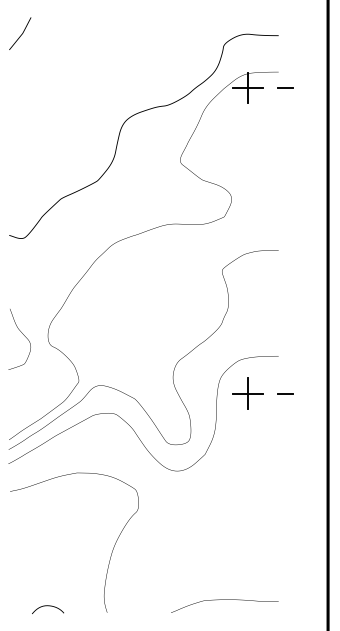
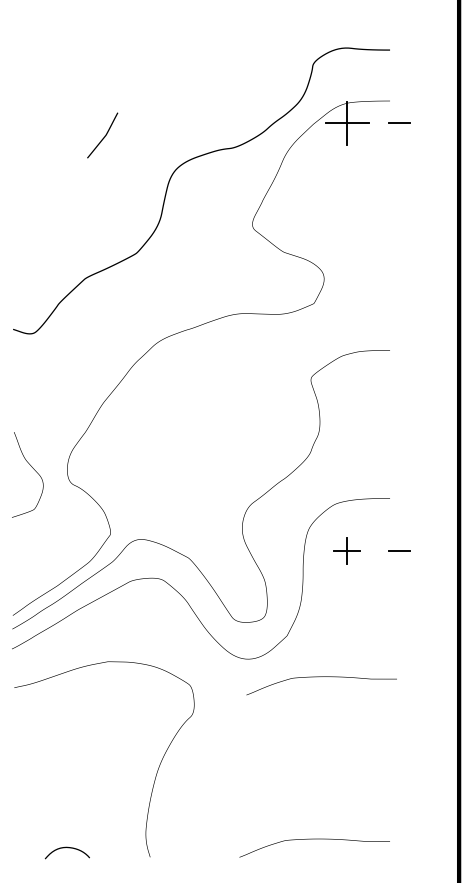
curve: (21, 34) -> (104, 136), moved
part: (247, 393) -> (346, 550), size x0.6
curve: (229, 483) -> (321, 676), added

